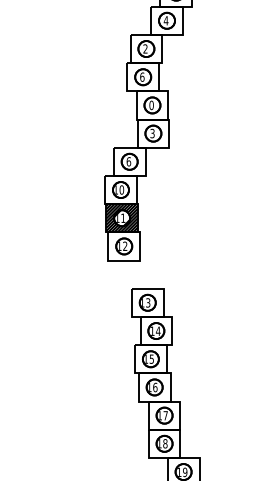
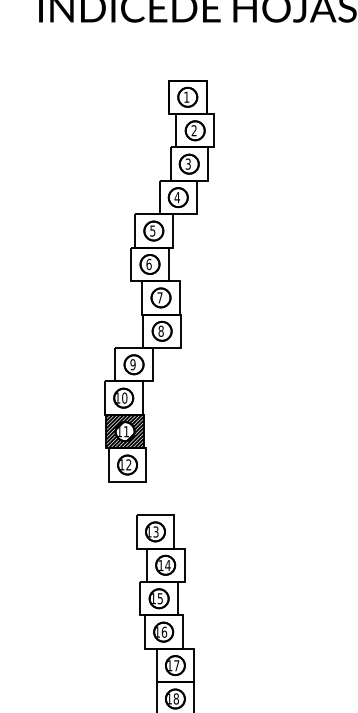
text: (145, 48) -> (152, 230), 2 -> 5
text: (151, 105) -> (159, 297), 0 -> 7
text: (152, 132) -> (160, 330), 3 -> 8
text: (128, 161) -> (132, 364), 6 -> 9

